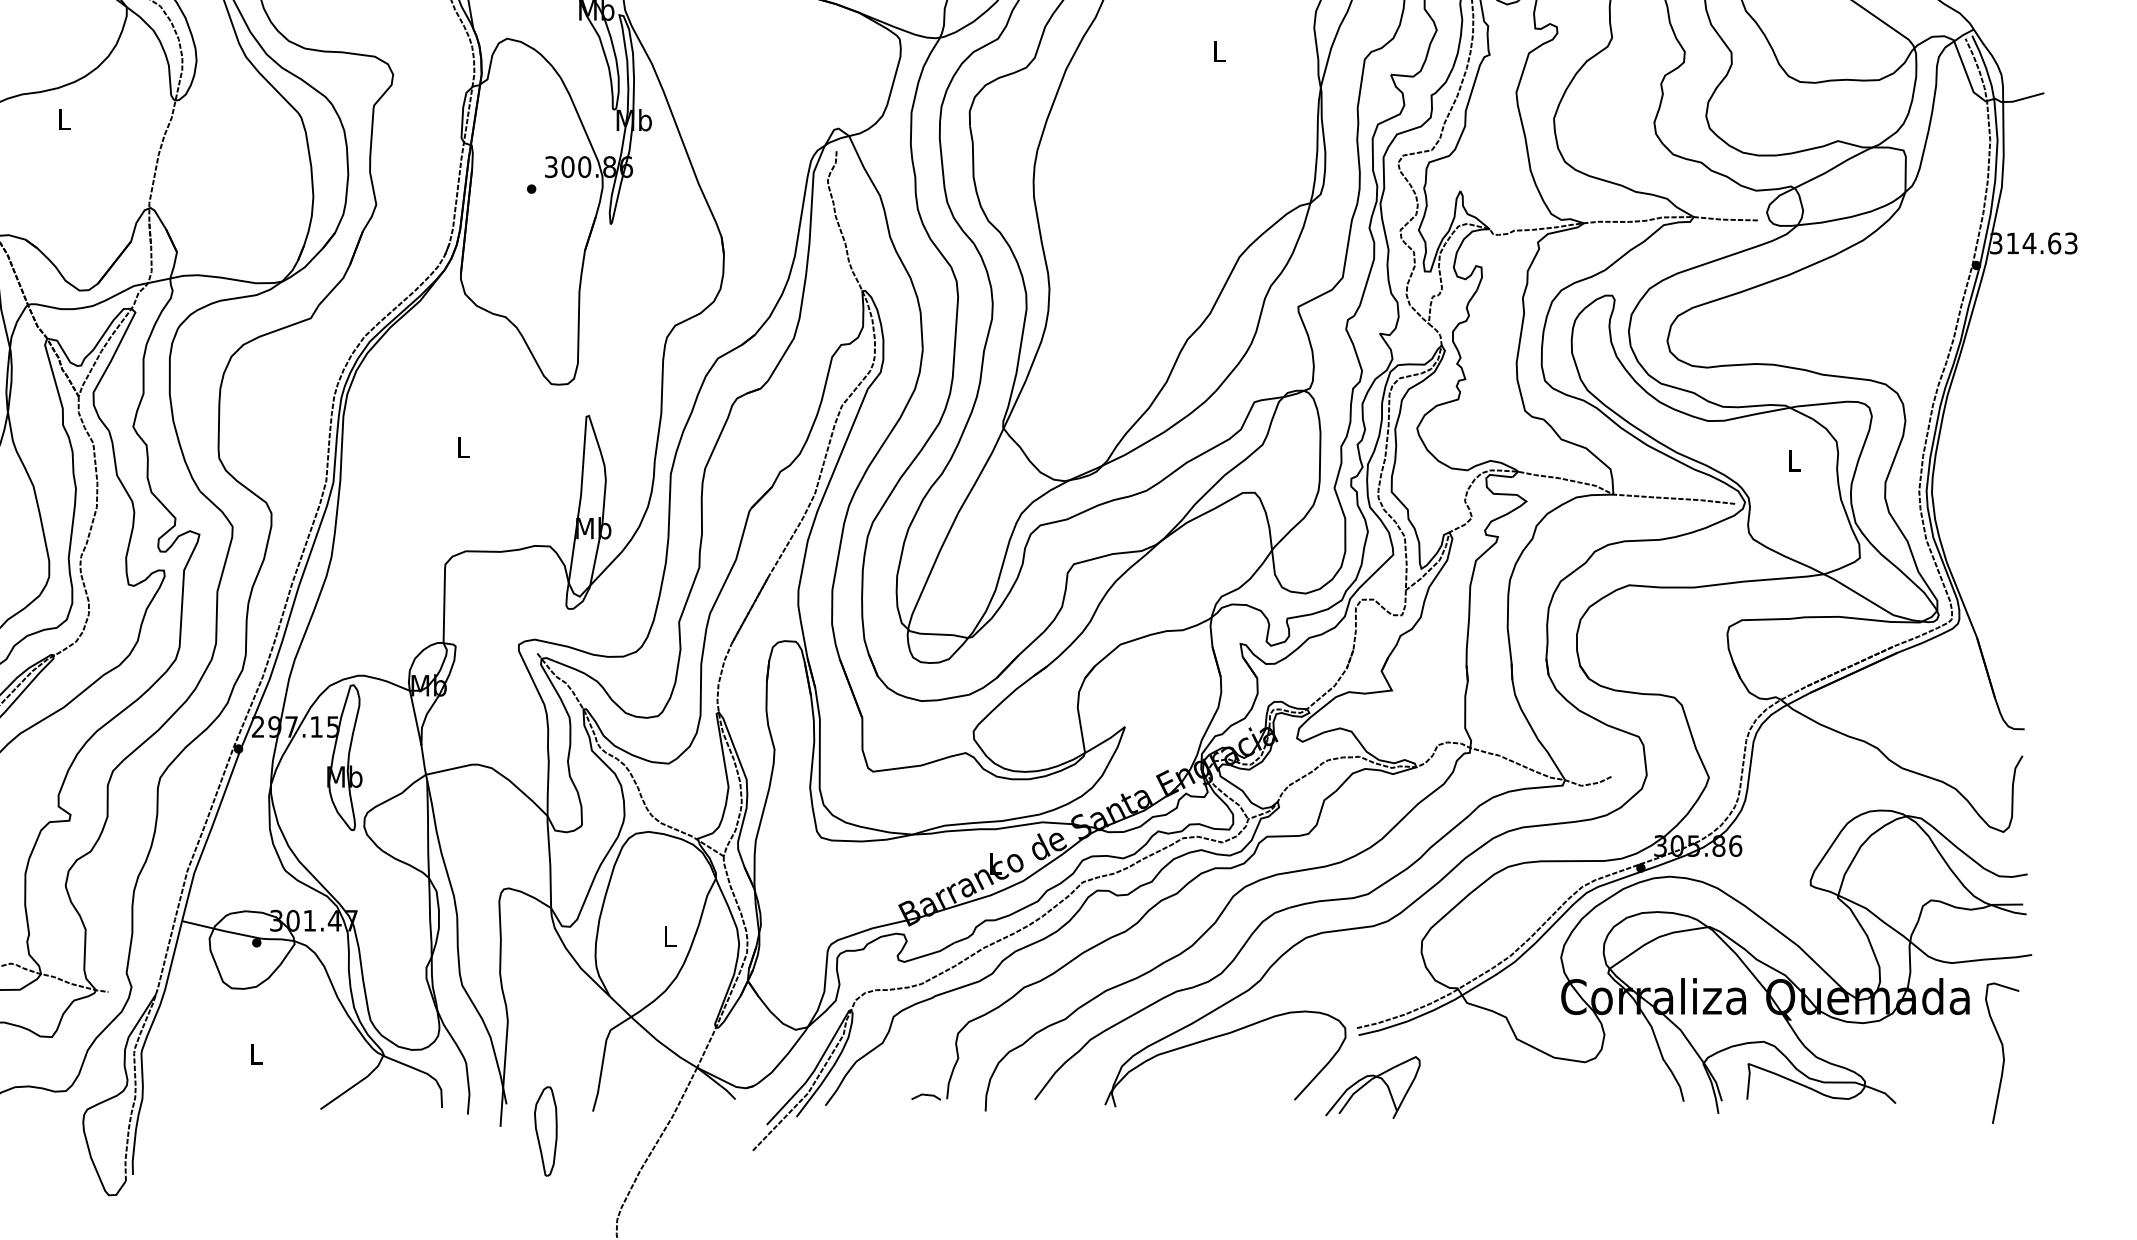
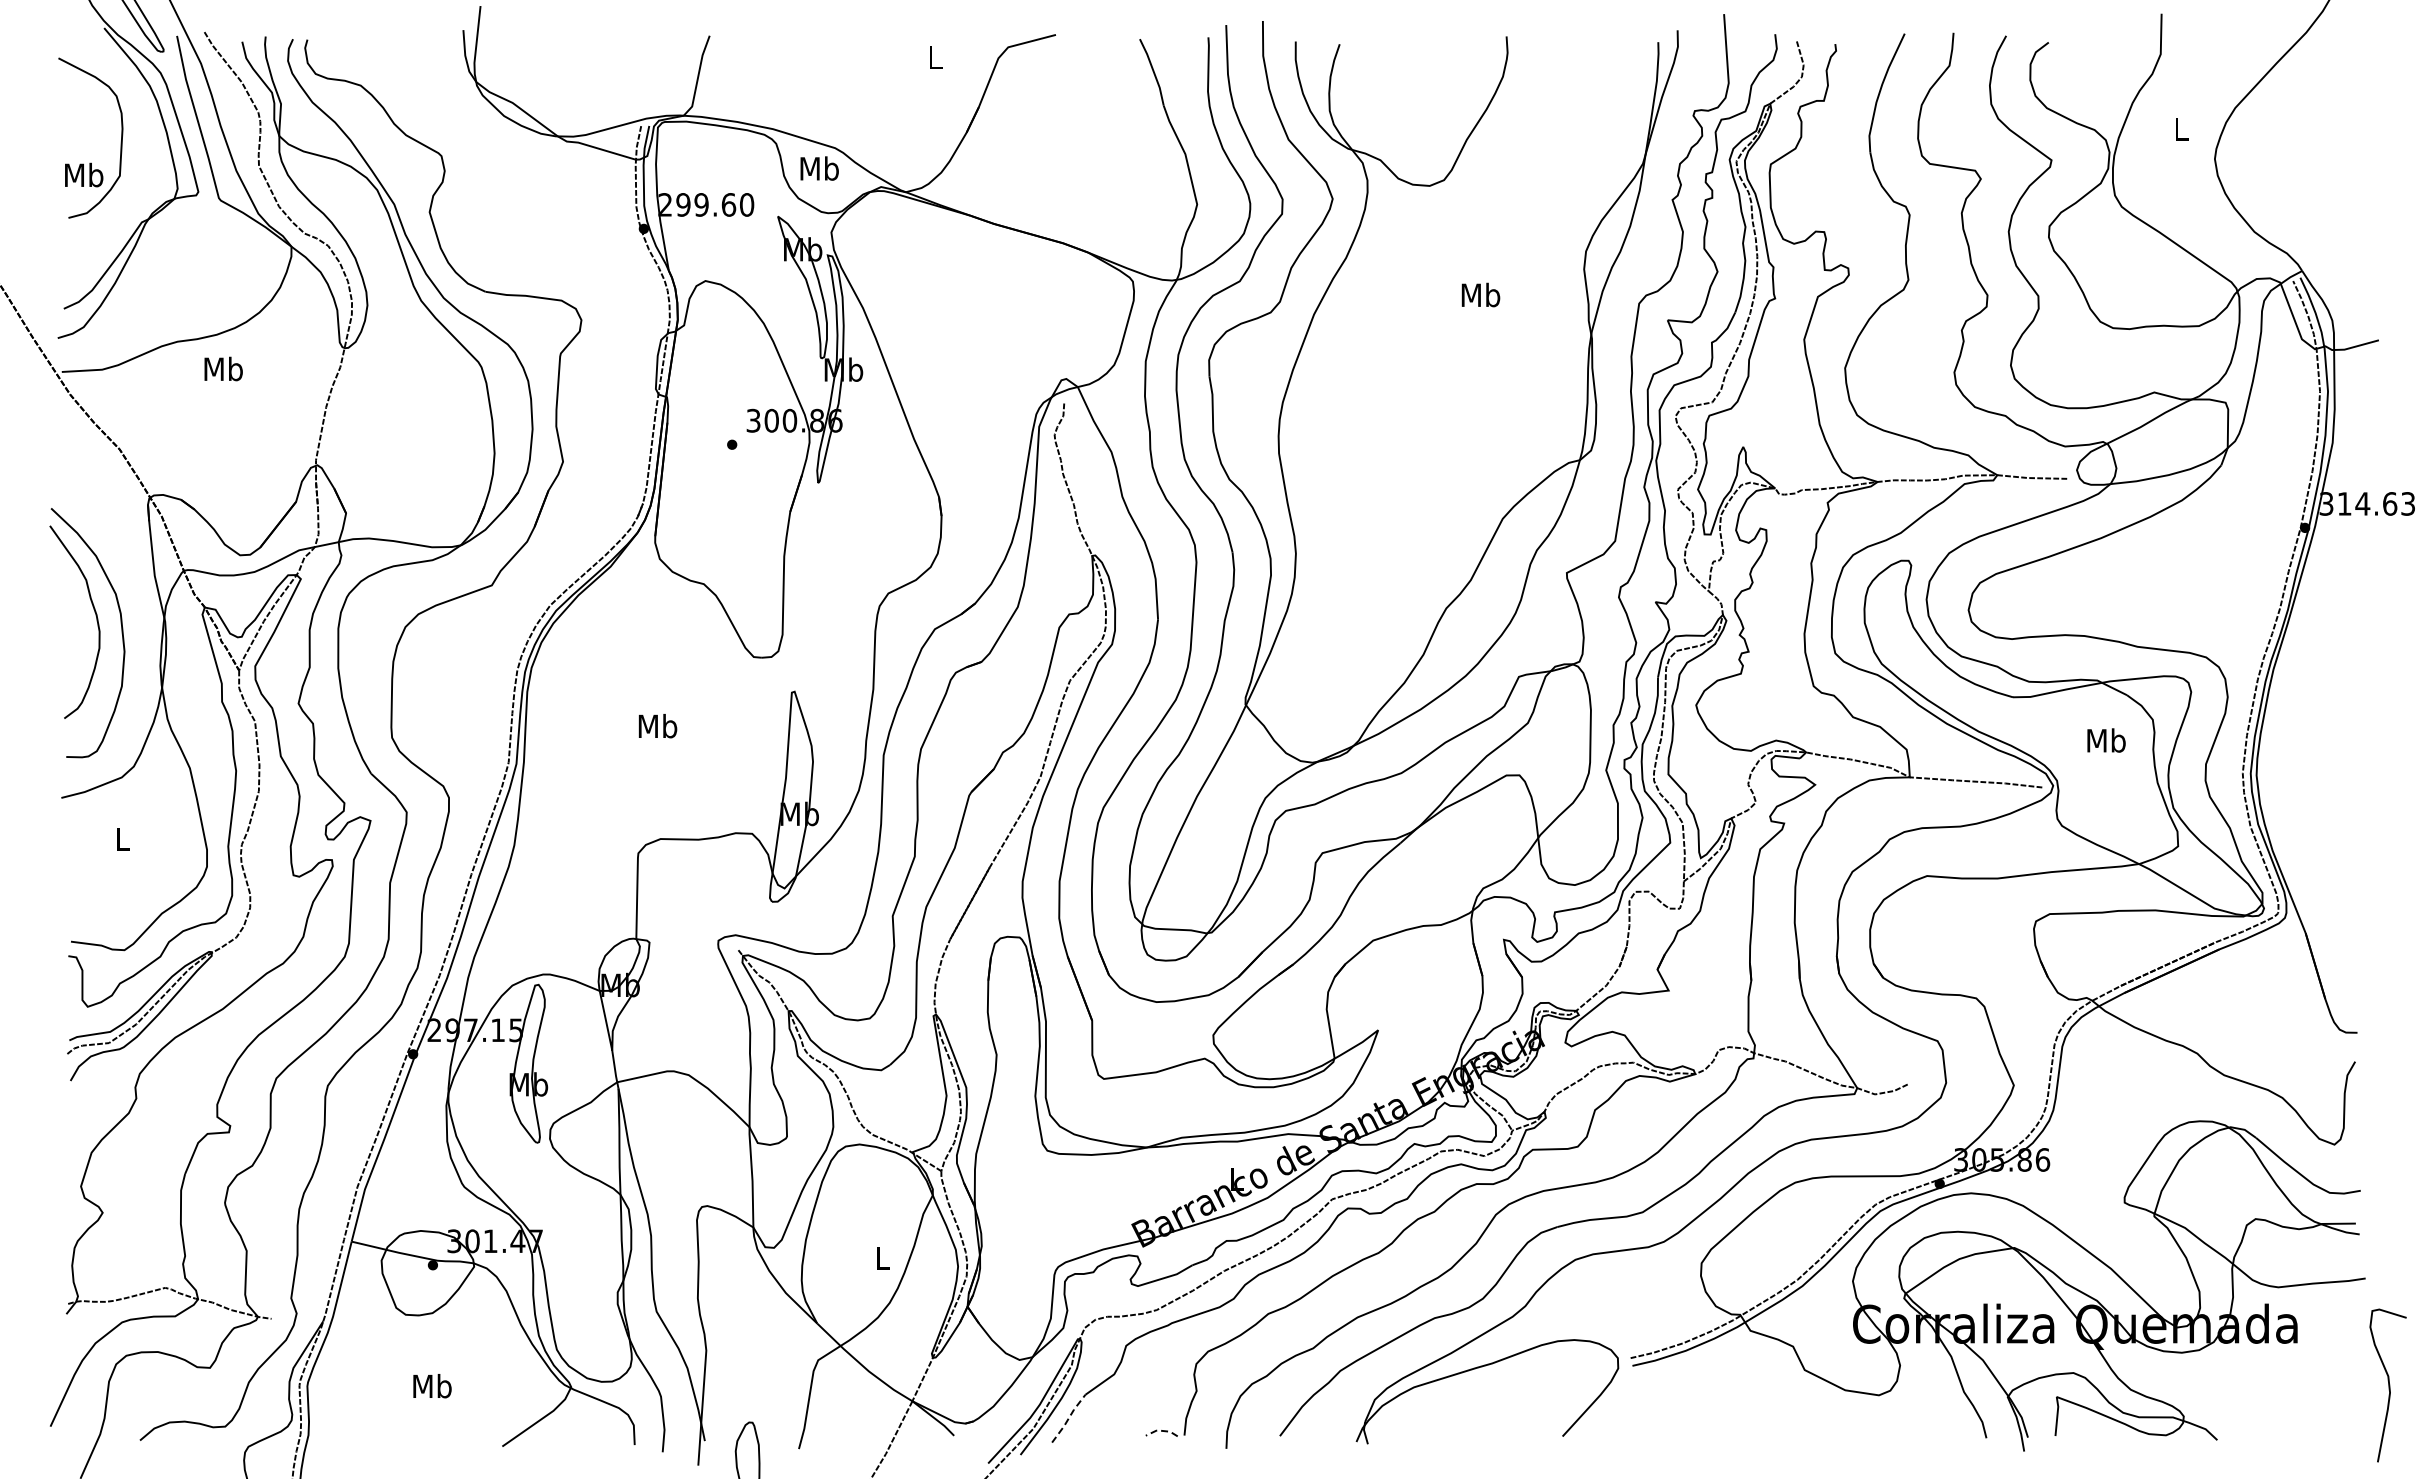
text: (1219, 51) -> (1480, 294), L -> Mb
text: (64, 119) -> (223, 368), L -> Mb
text: (463, 446) -> (657, 725), L -> Mb
text: (1794, 460) -> (2106, 740), L -> Mb
curve: (2002, 1053) -> (2388, 1385), moved
text: (256, 1054) -> (432, 1386), L -> Mb
part: (1370, 1081) -> (1645, 1416), removed
line: (840, 1083) -> (1068, 1418), solid -> dashed
line: (926, 1094) -> (1161, 1430), solid -> dashed

